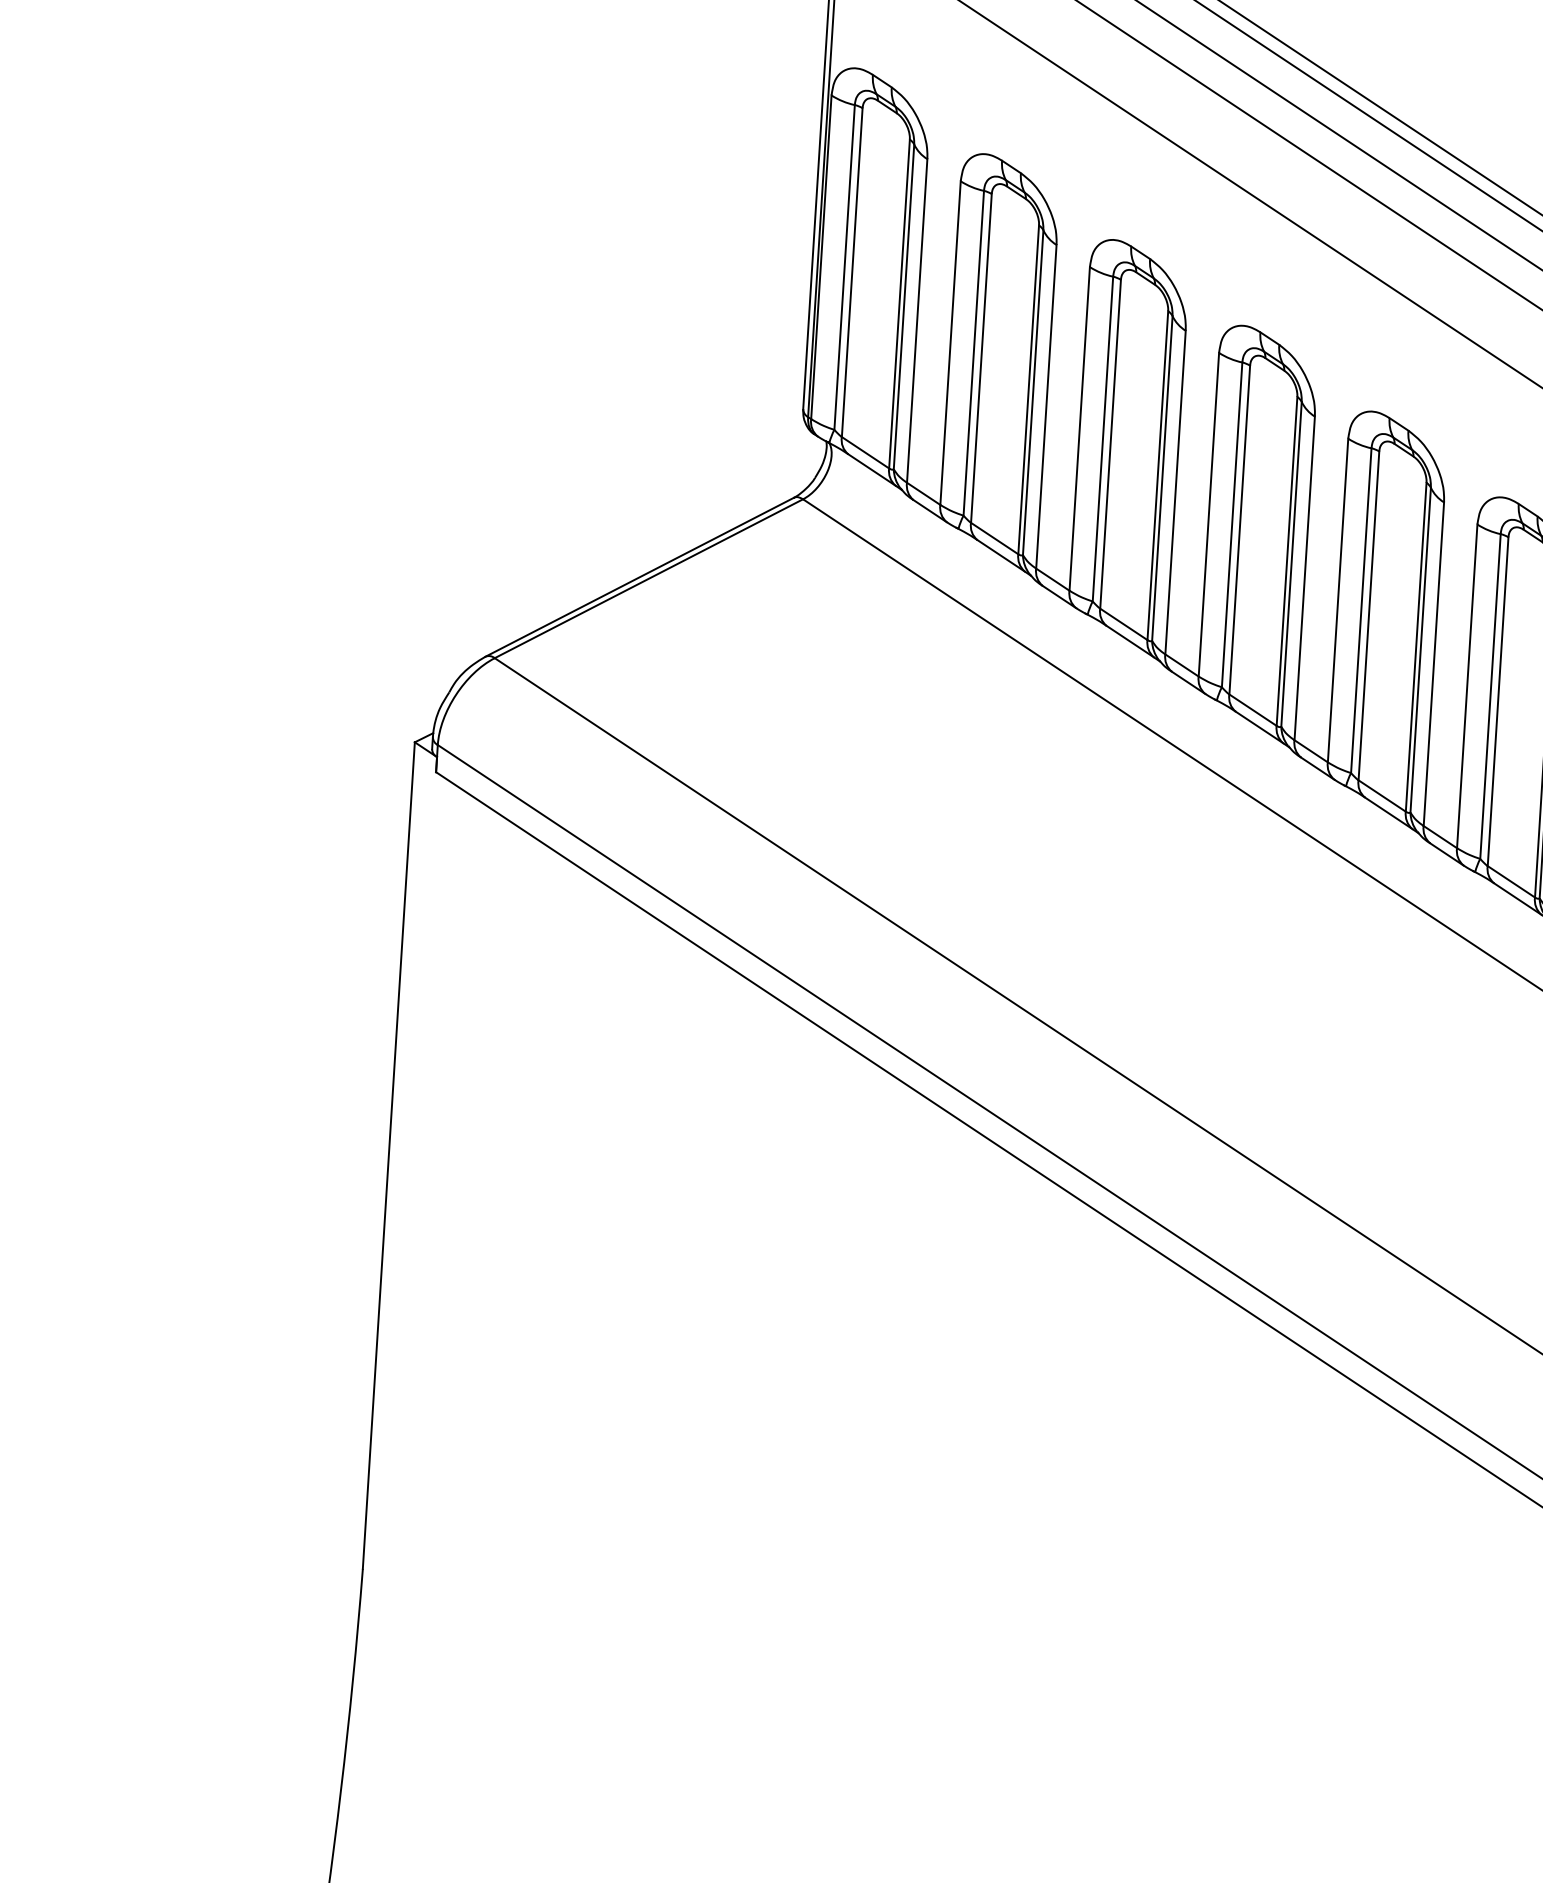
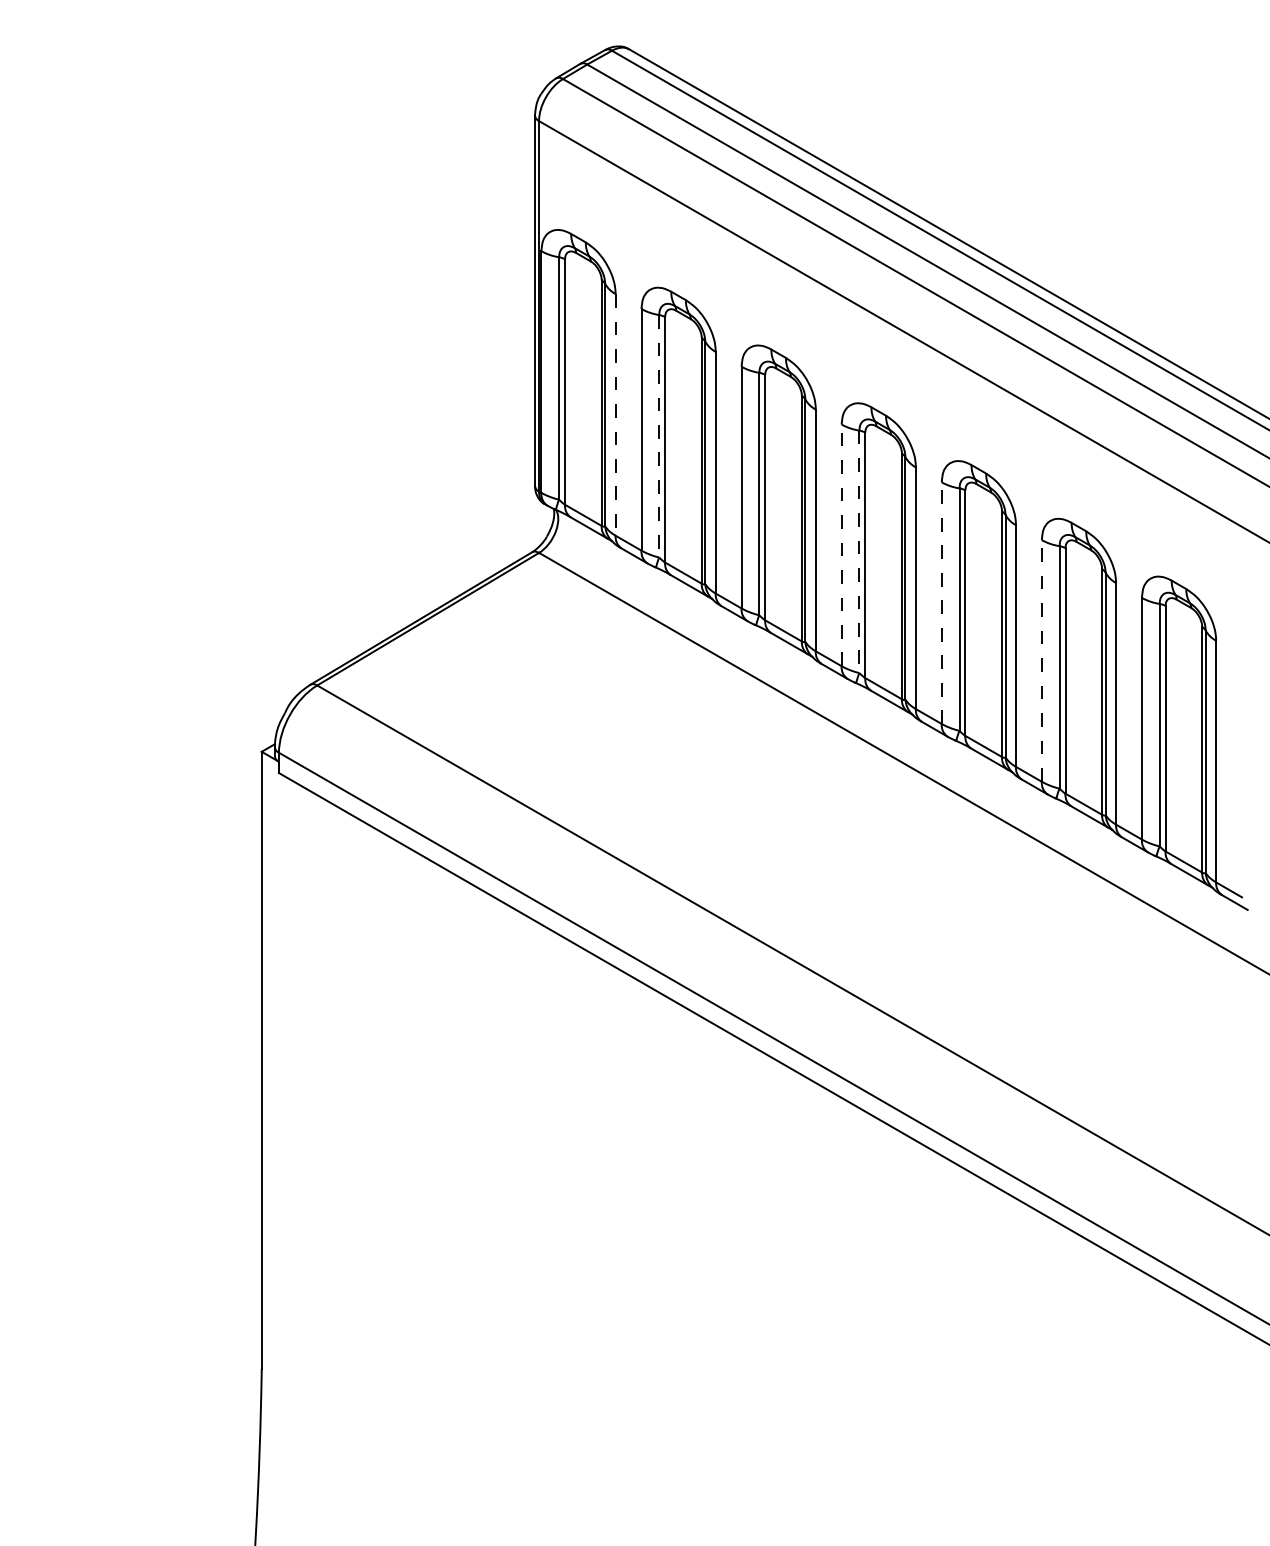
line: (917, 320) -> (615, 414), solid -> dashed
line: (974, 353) -> (659, 436), solid -> dashed
line: (1208, 514) -> (841, 545), solid -> dashed
line: (1232, 525) -> (859, 552), solid -> dashed
line: (1337, 600) -> (941, 603), solid -> dashed
line: (1466, 685) -> (1041, 660), solid -> dashed

